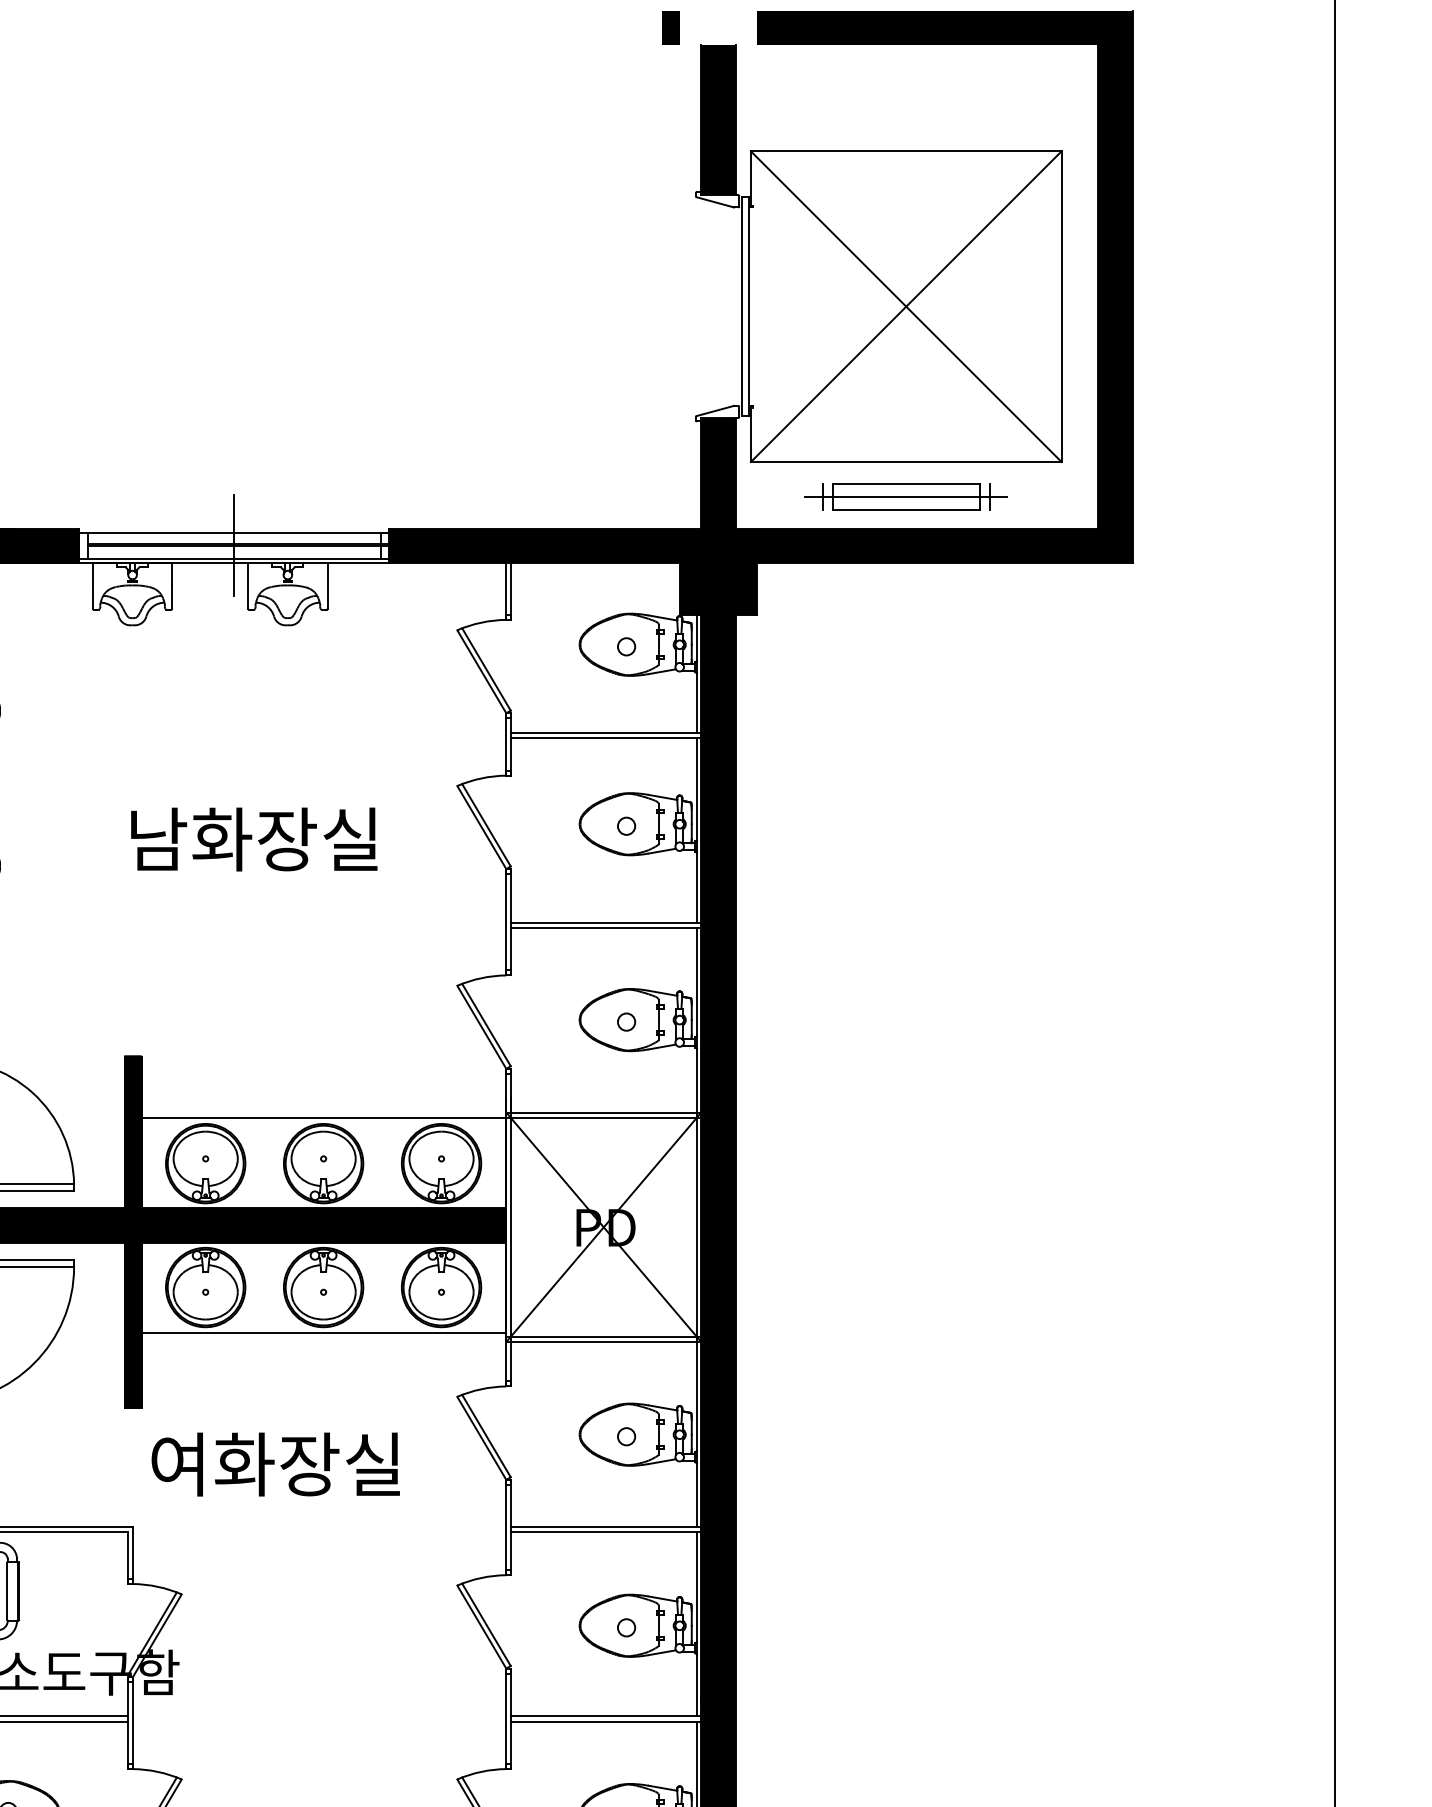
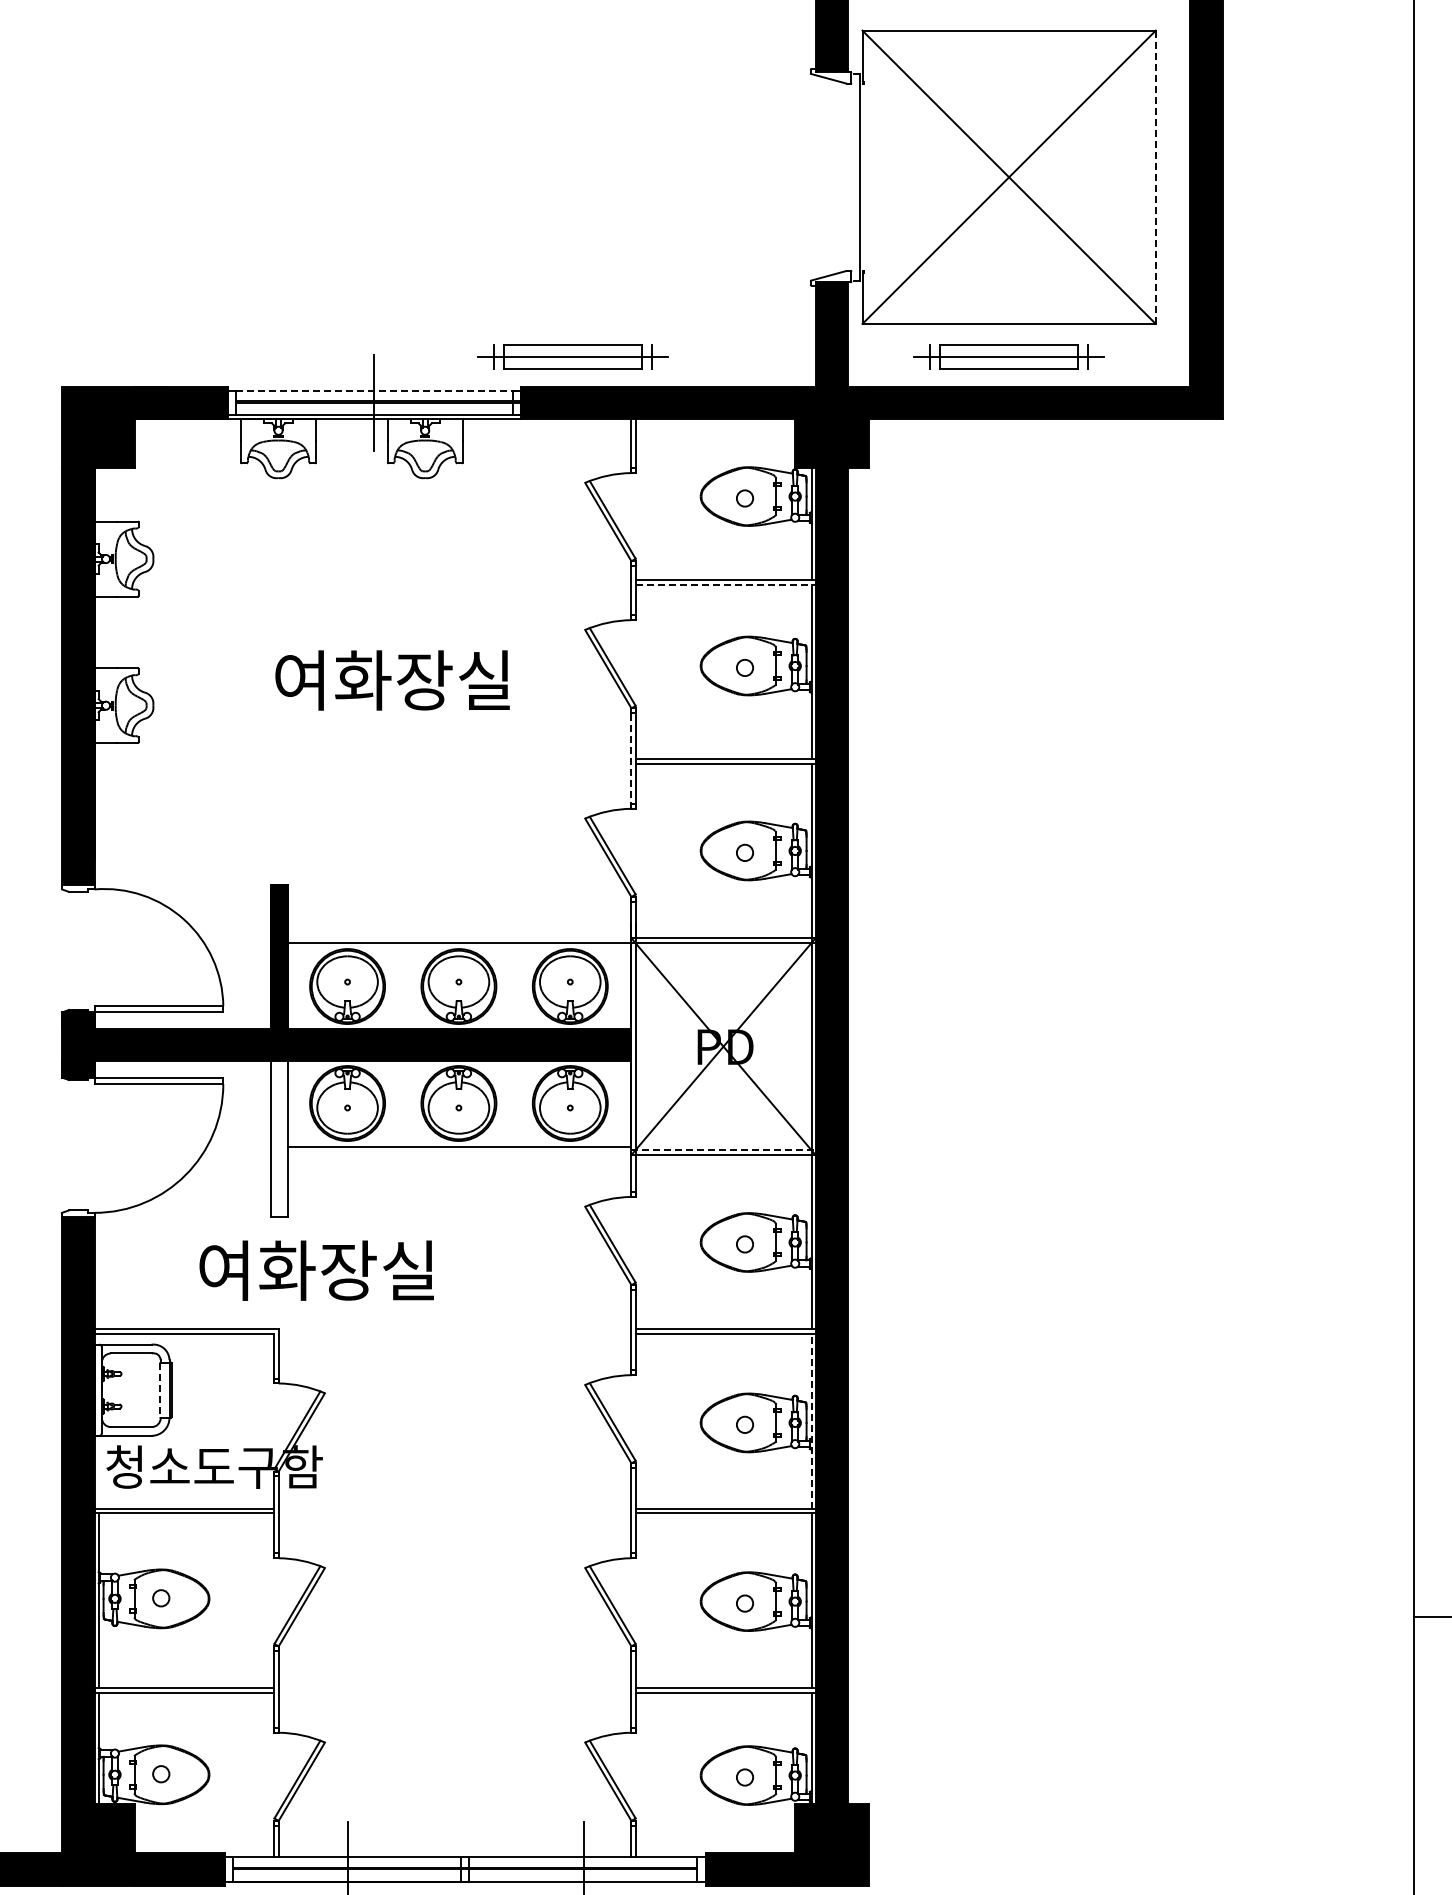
line: (741, 305) -> (853, 176), removed
line: (1061, 306) -> (1155, 177), solid -> dashed
part: (443, 496) -> (572, 356), added
line: (238, 532) -> (378, 390), solid -> dashed
line: (605, 737) -> (725, 584), solid -> dashed
text: (157, 839) -> (302, 680), 남화장실 -> 여화장실
line: (506, 922) -> (631, 758), solid -> dashed
hatch: (133, 1324) -> (279, 1138), removed
line: (604, 1337) -> (724, 1150), solid -> dashed
text: (275, 1464) -> (316, 1270), moved
line: (7, 1591) -> (160, 1390), solid -> dashed
line: (696, 1623) -> (811, 1420), solid -> dashed

